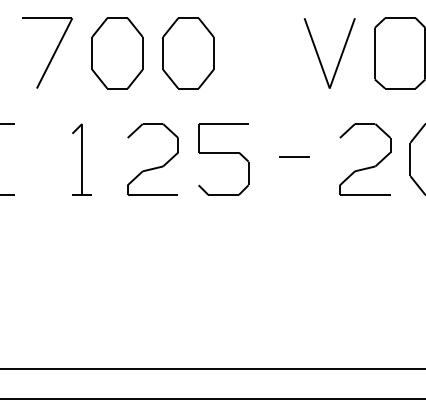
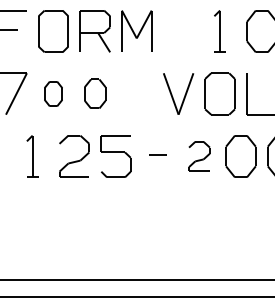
part: (117, 52) -> (53, 93), size x0.6
part: (187, 52) -> (94, 93), size x0.7
part: (365, 159) -> (199, 156), size x0.7

